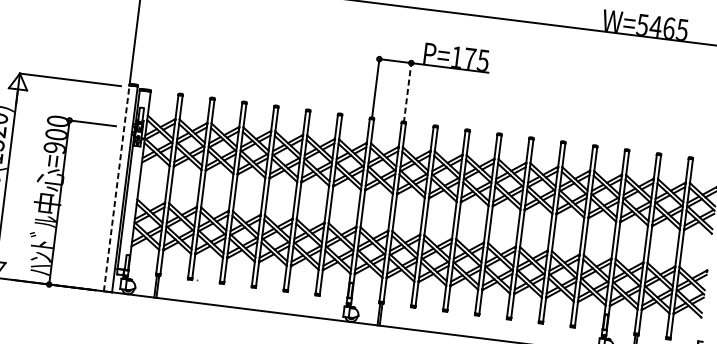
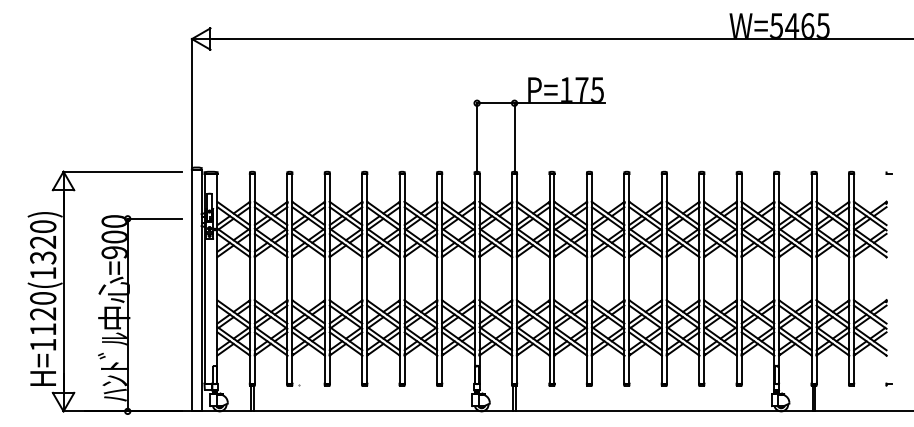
line: (407, 92) -> (514, 137), dashed -> solid
line: (116, 188) -> (191, 290), dashed -> solid

